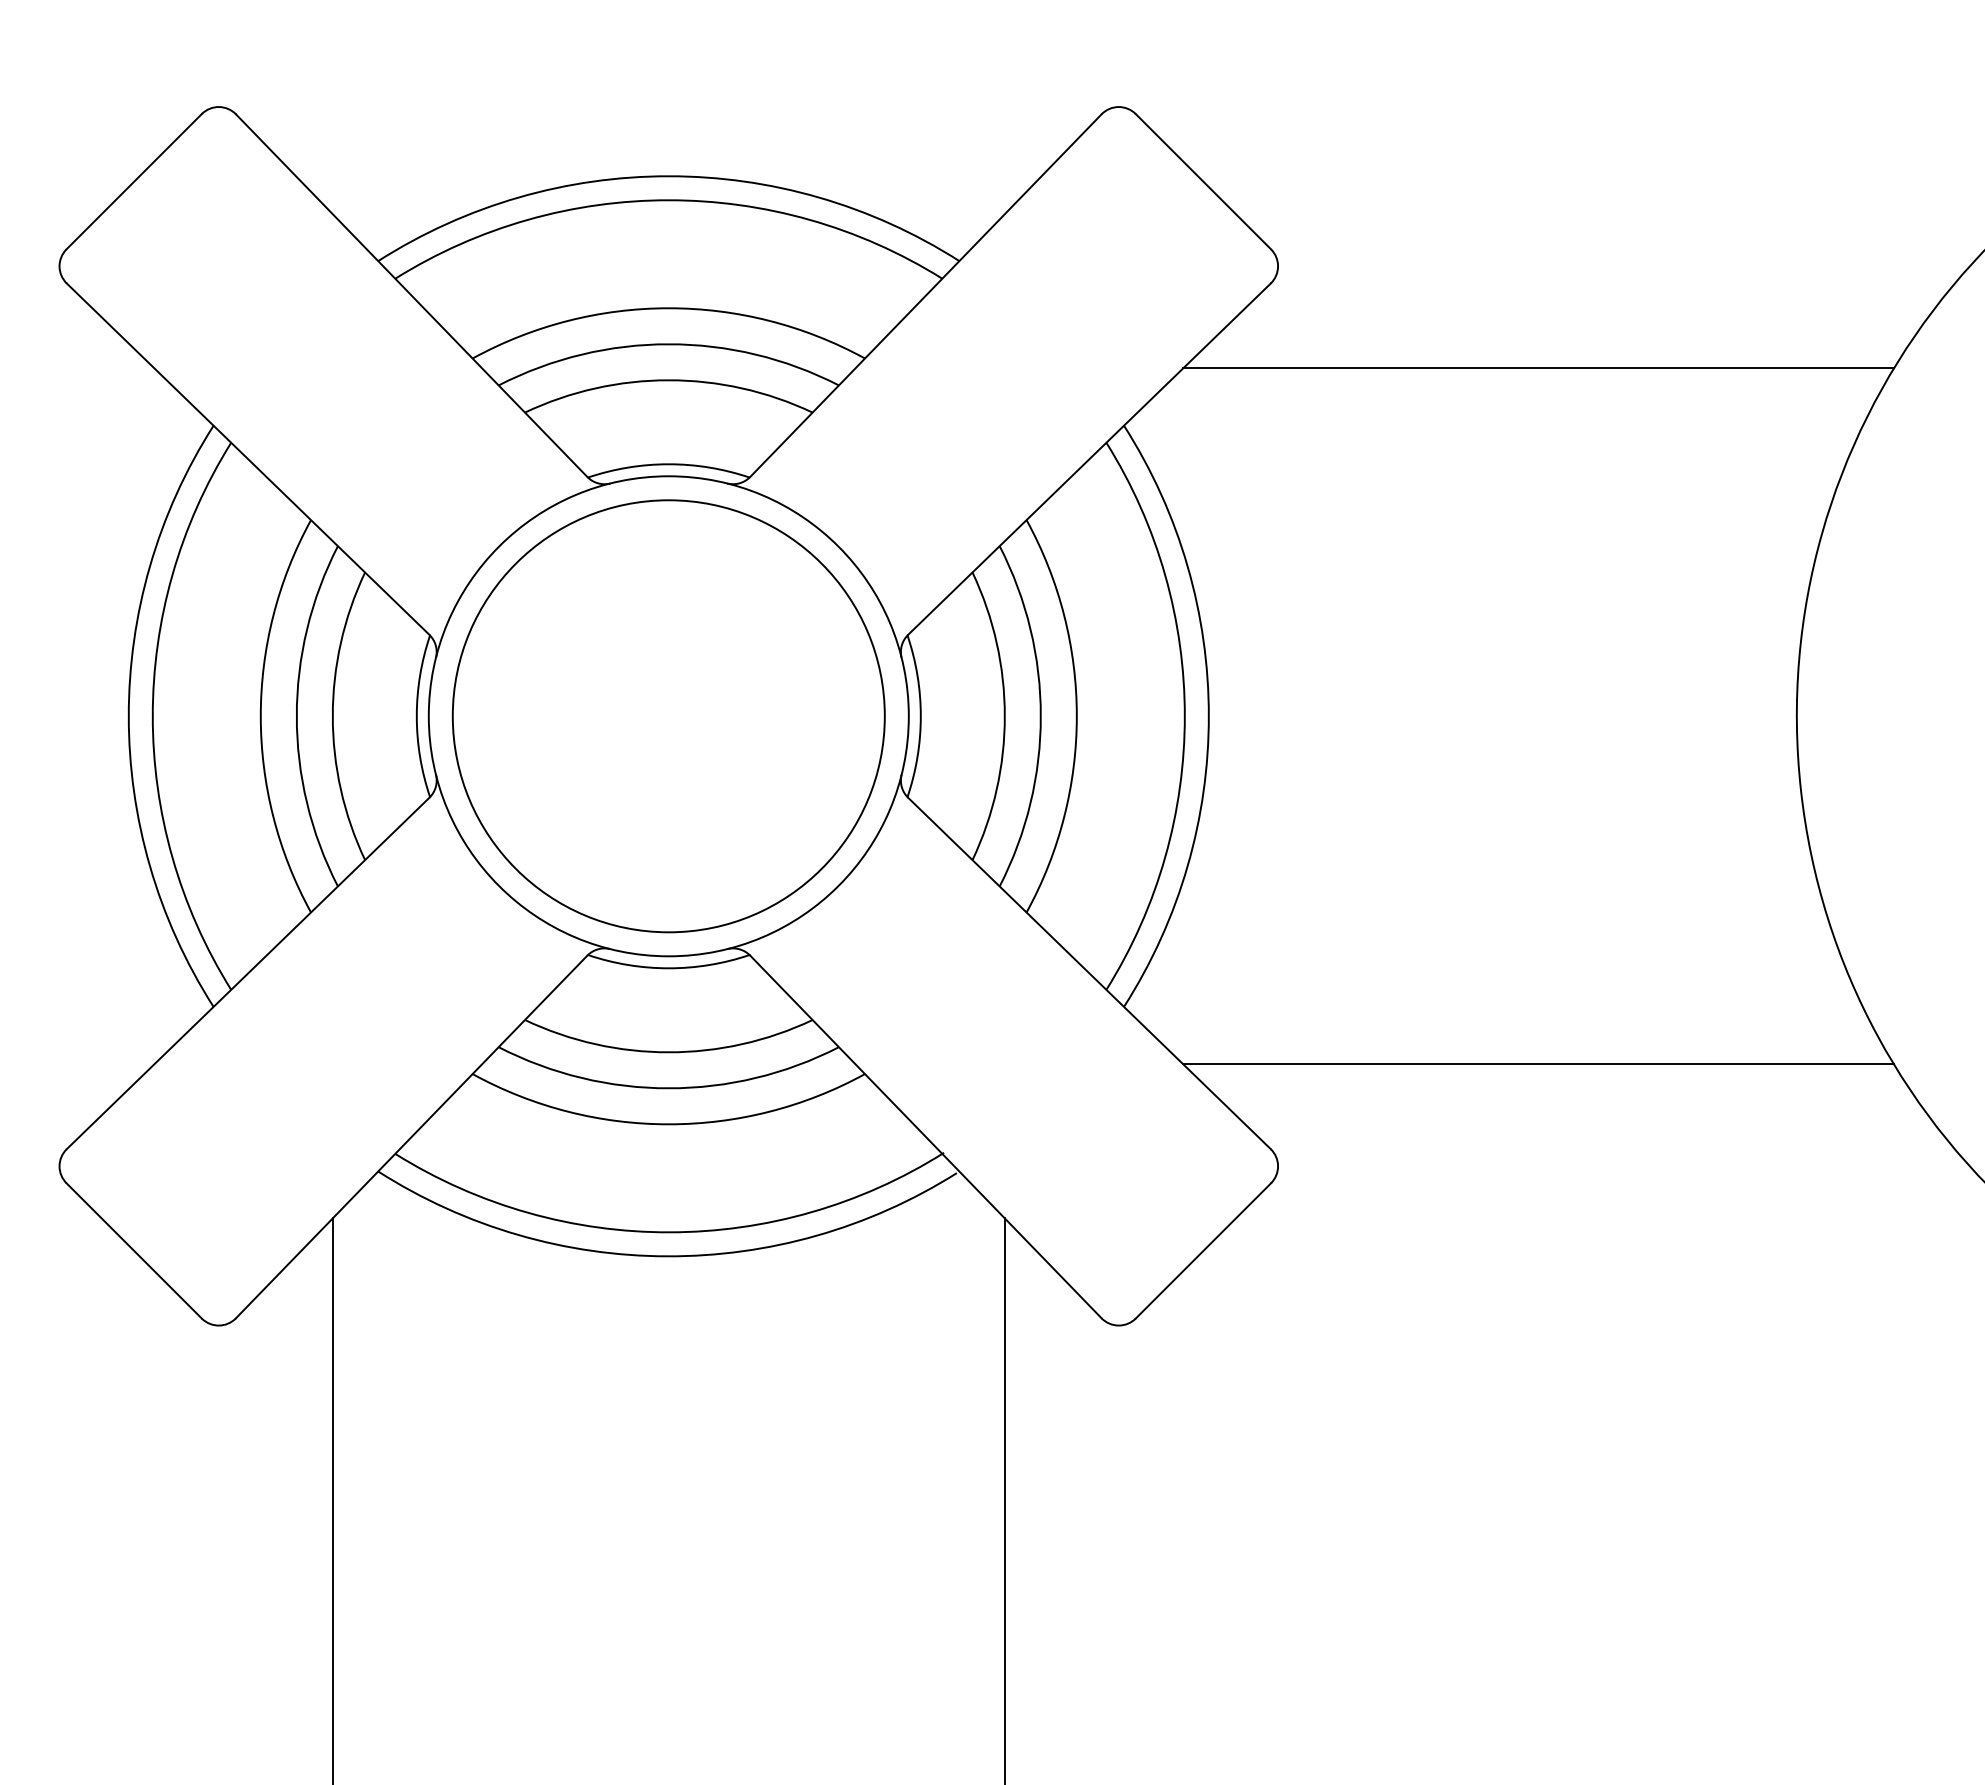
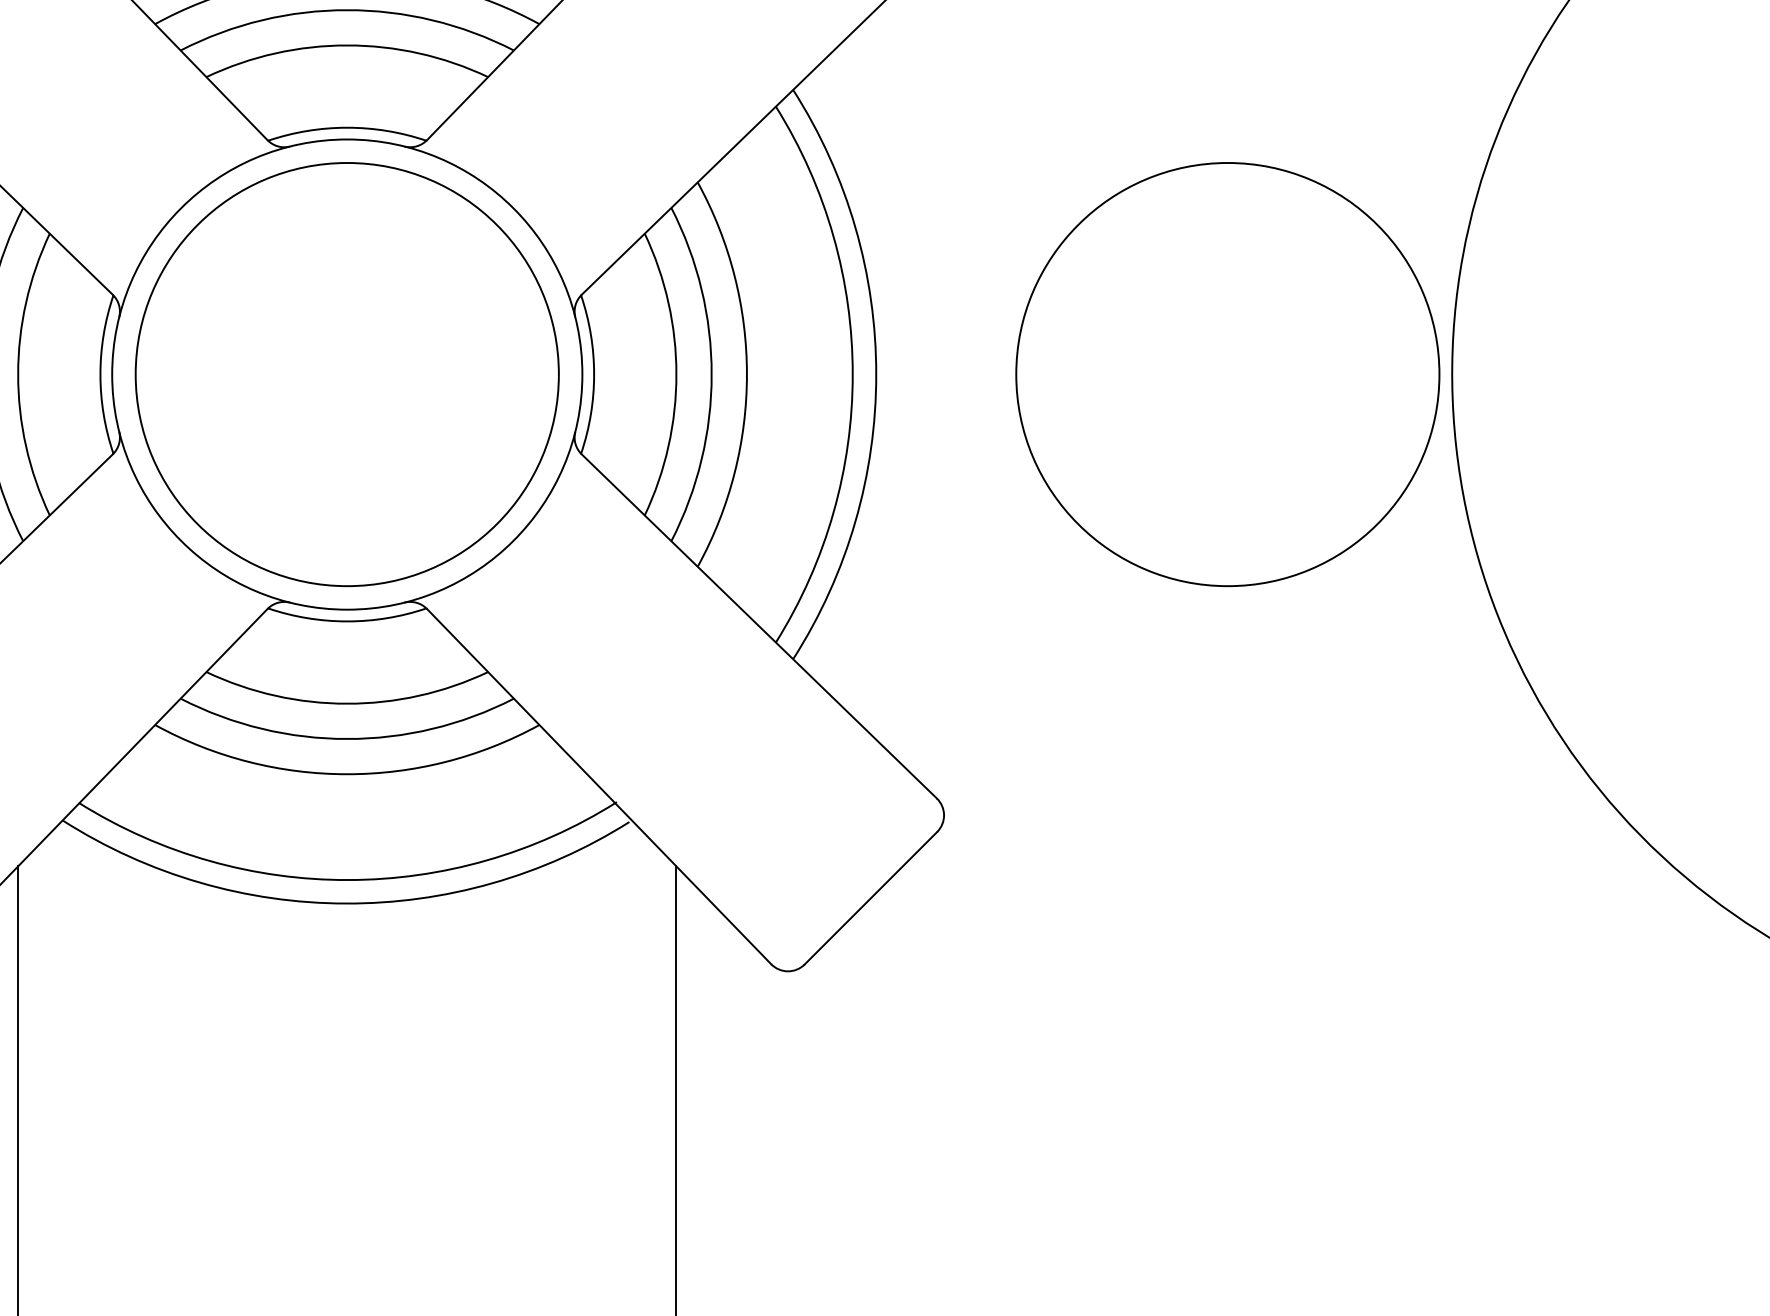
line: (1538, 368) -> (1199, 33), removed
circle: (1567, 716) -> (1227, 374), added
line: (1538, 1064) -> (1199, 715), removed

